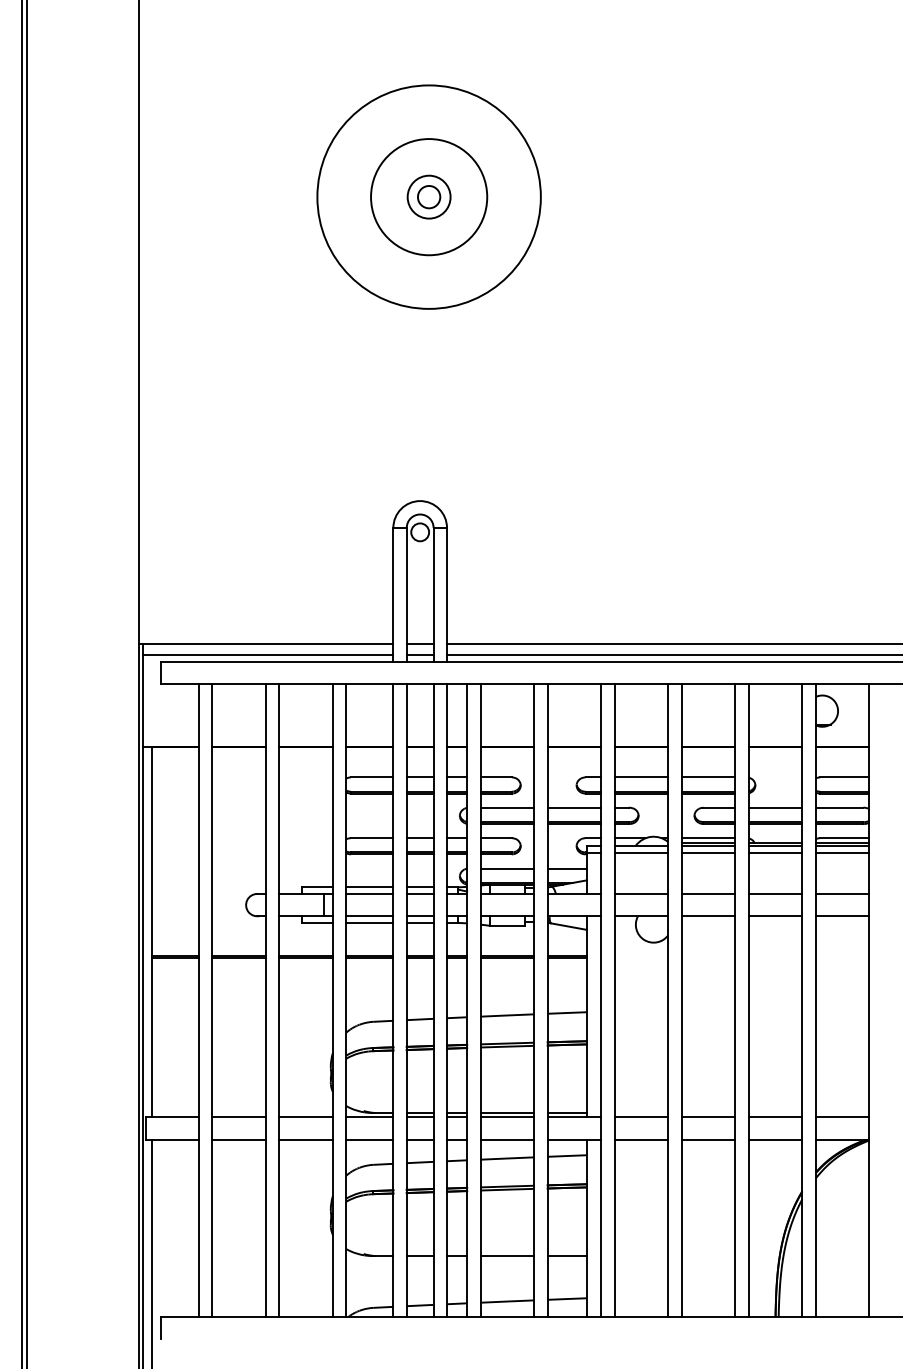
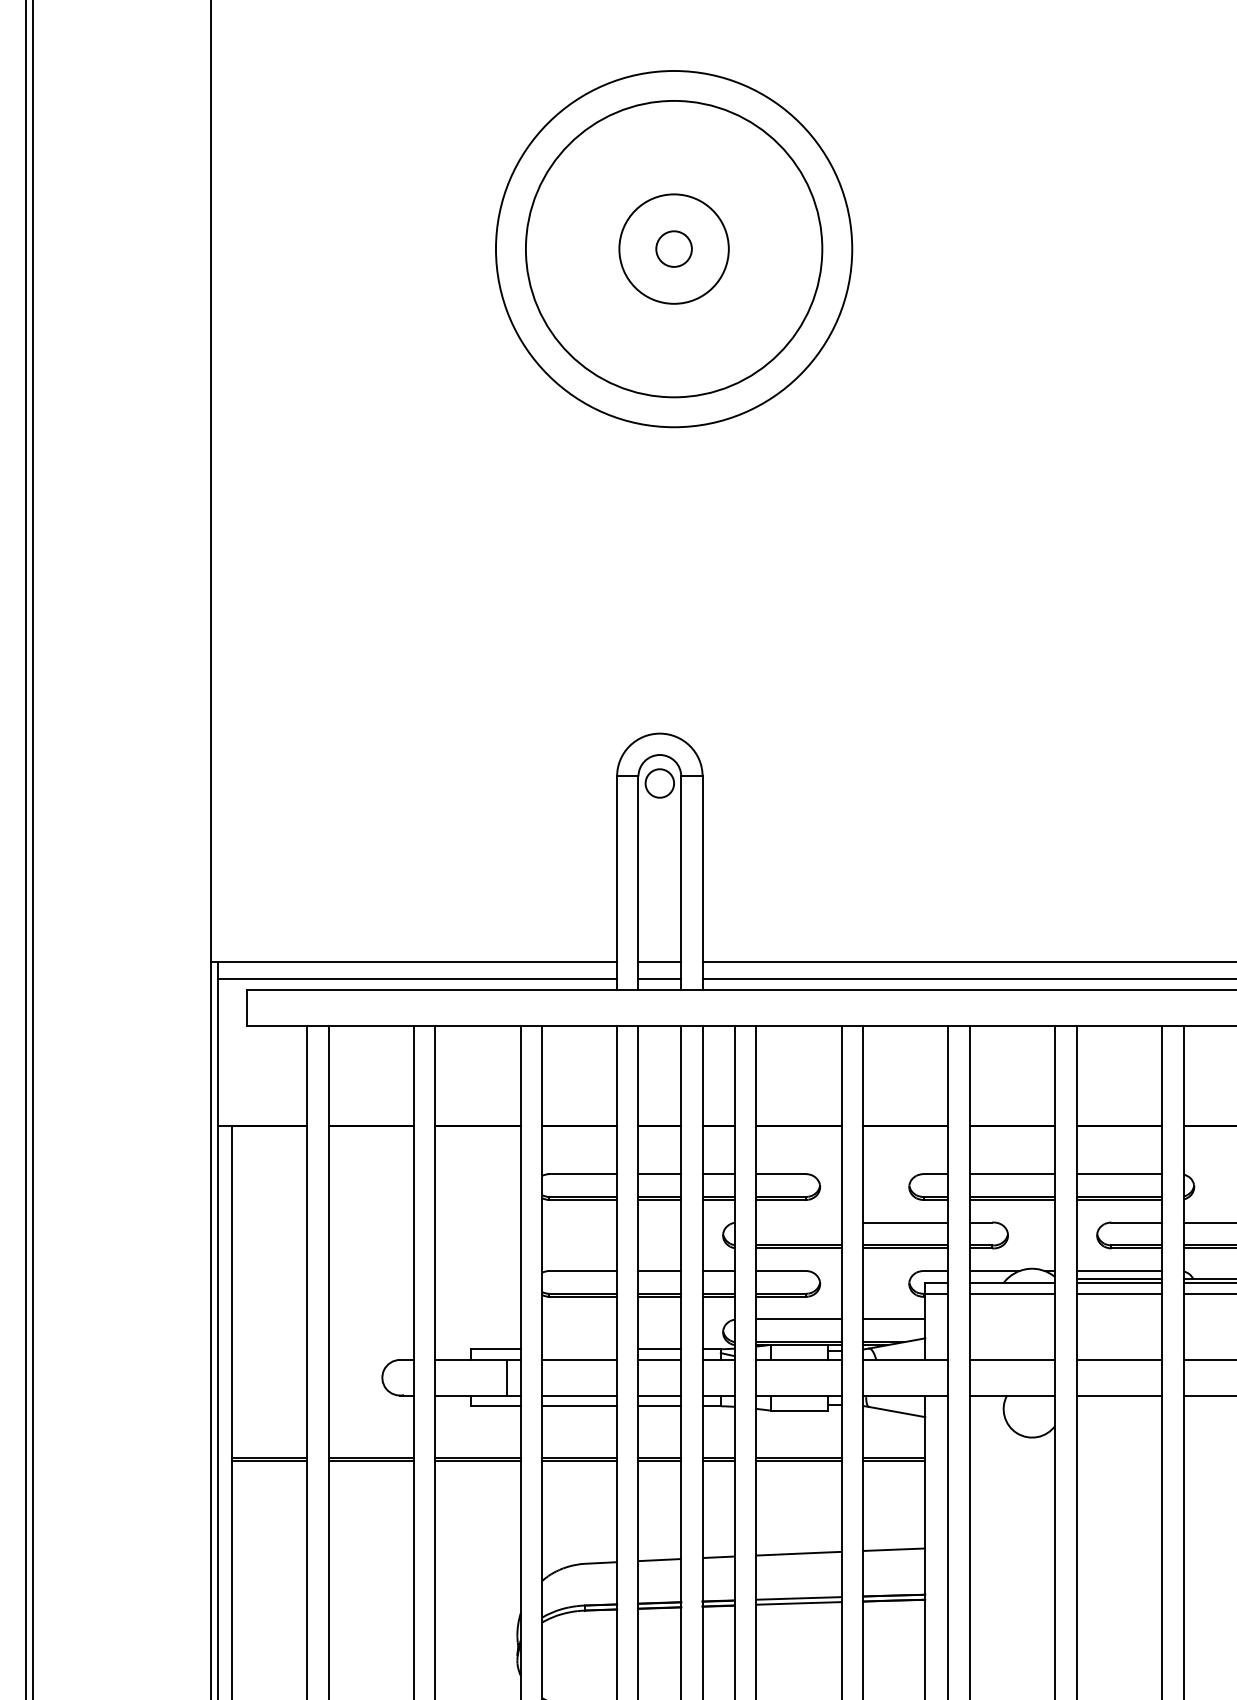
circle: (428, 196) -> (673, 248), size x1.6
circle: (429, 197) -> (674, 249), size x1.6
line: (507, 807) -> (799, 1222), removed
line: (369, 887) -> (579, 1349), removed

